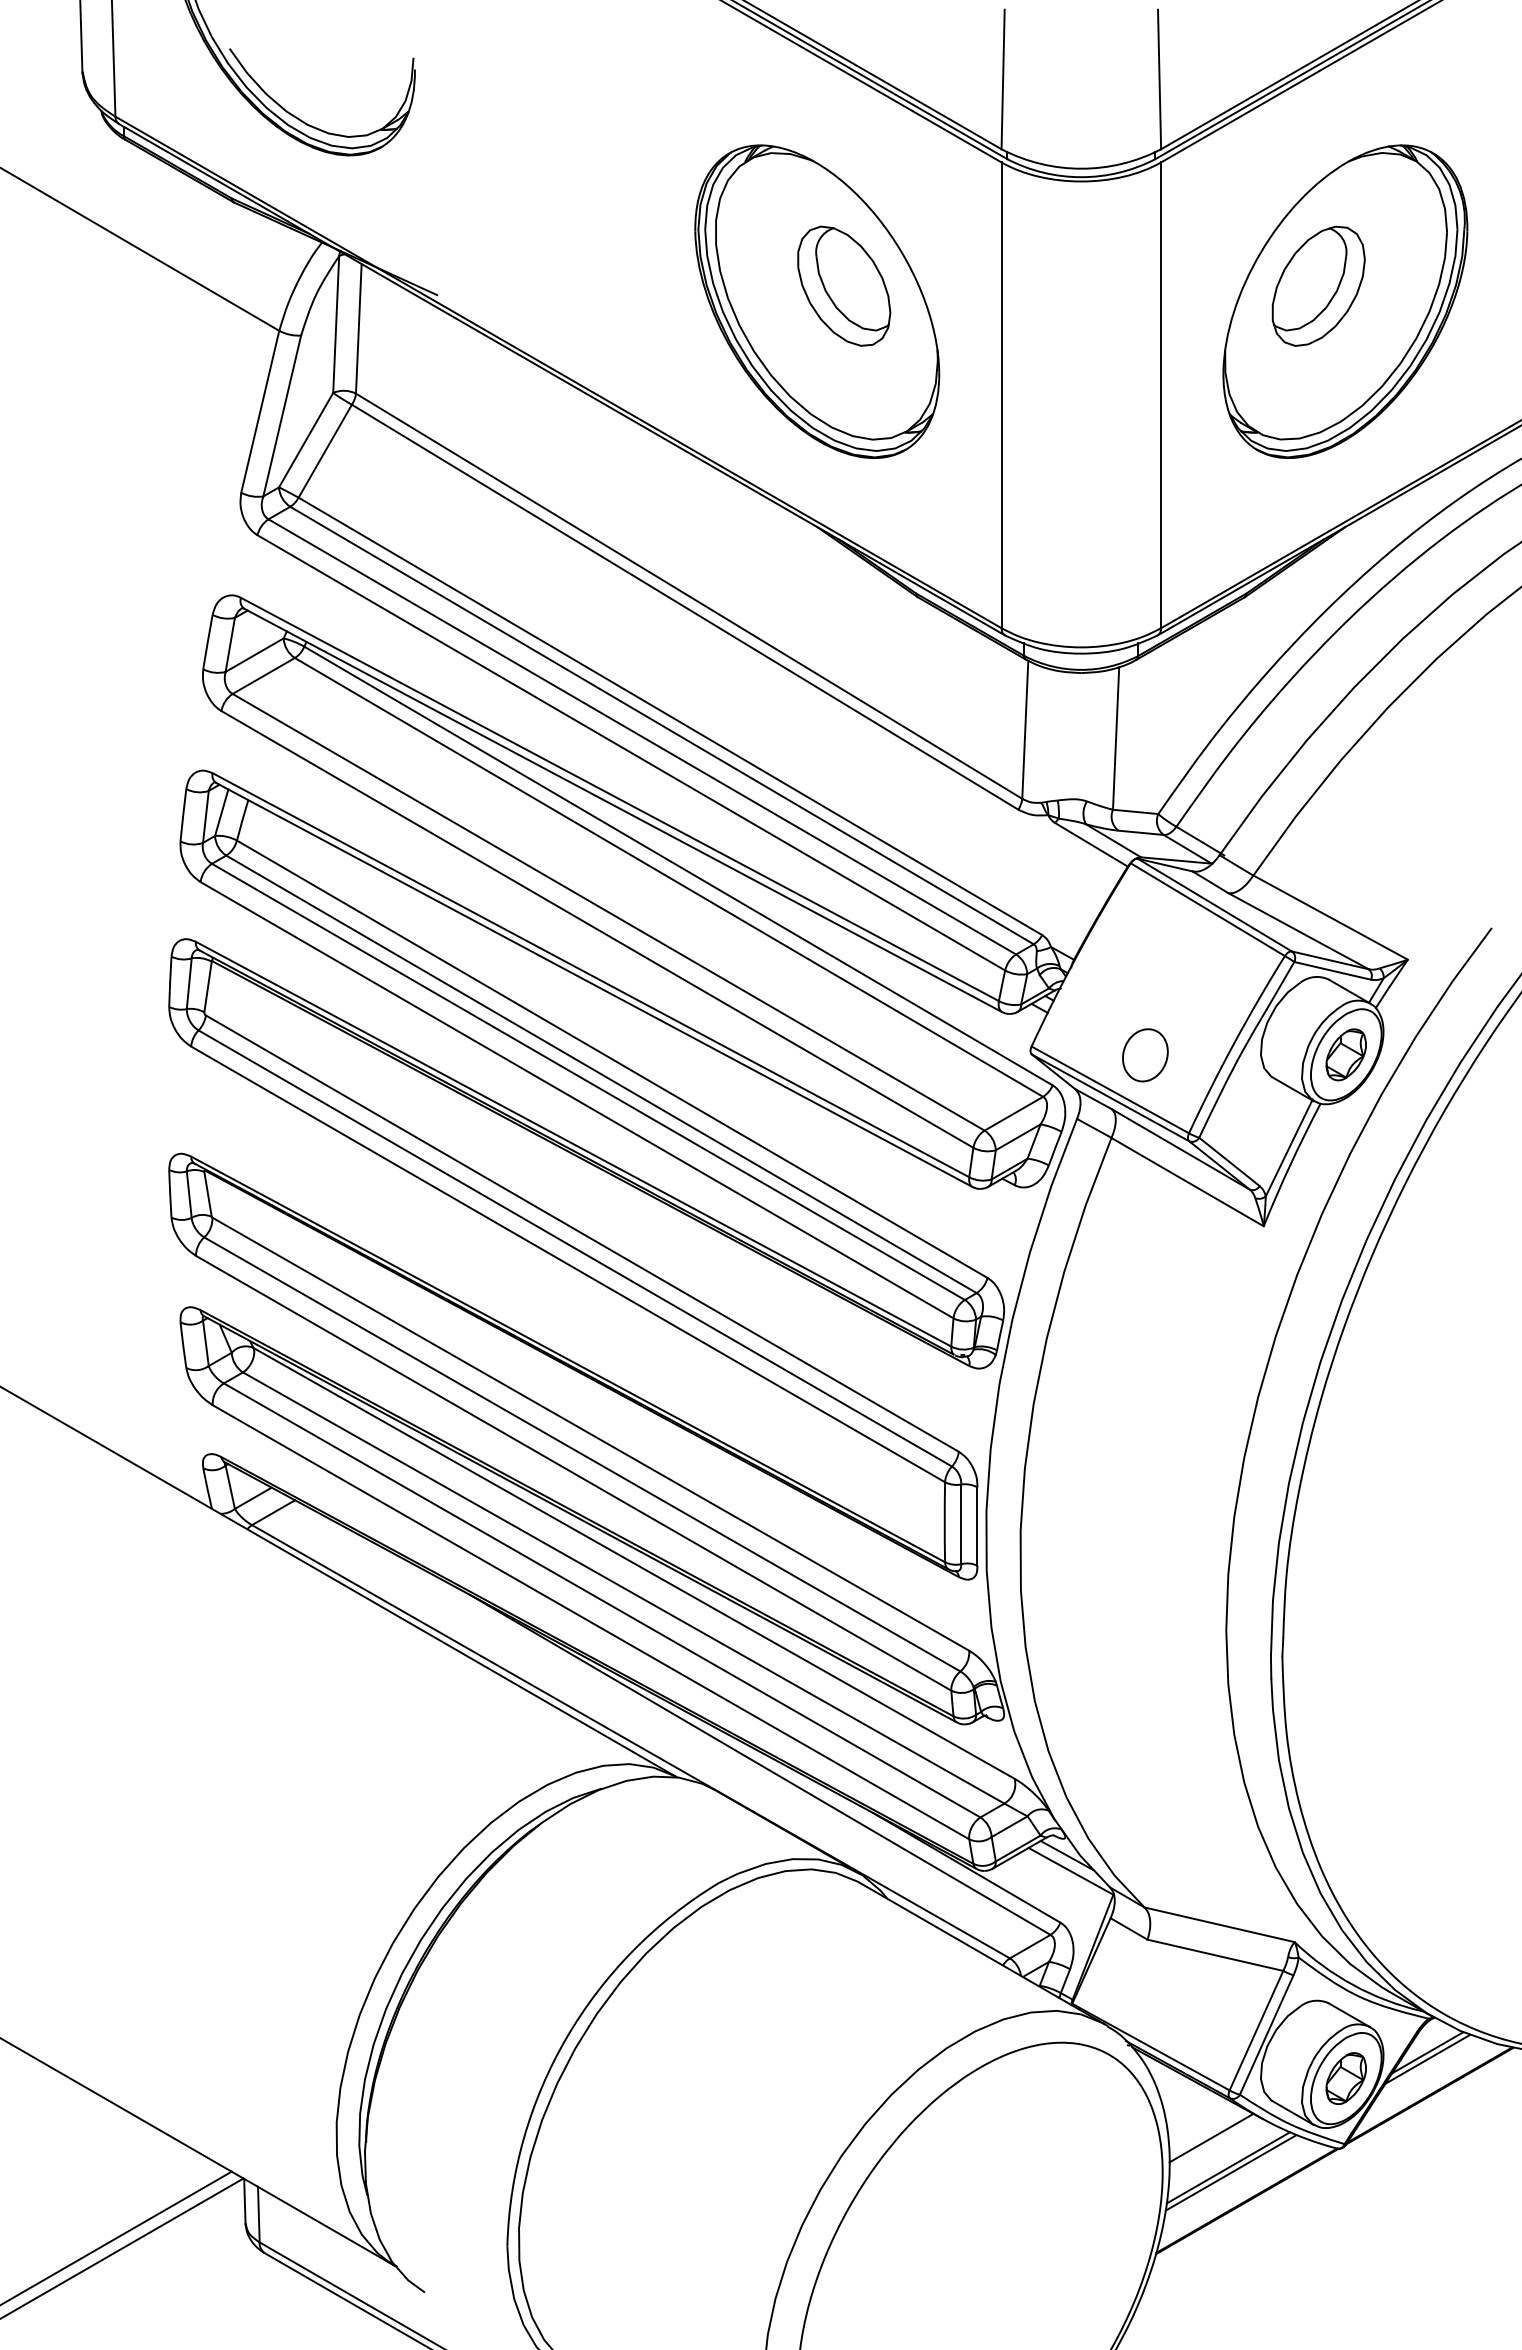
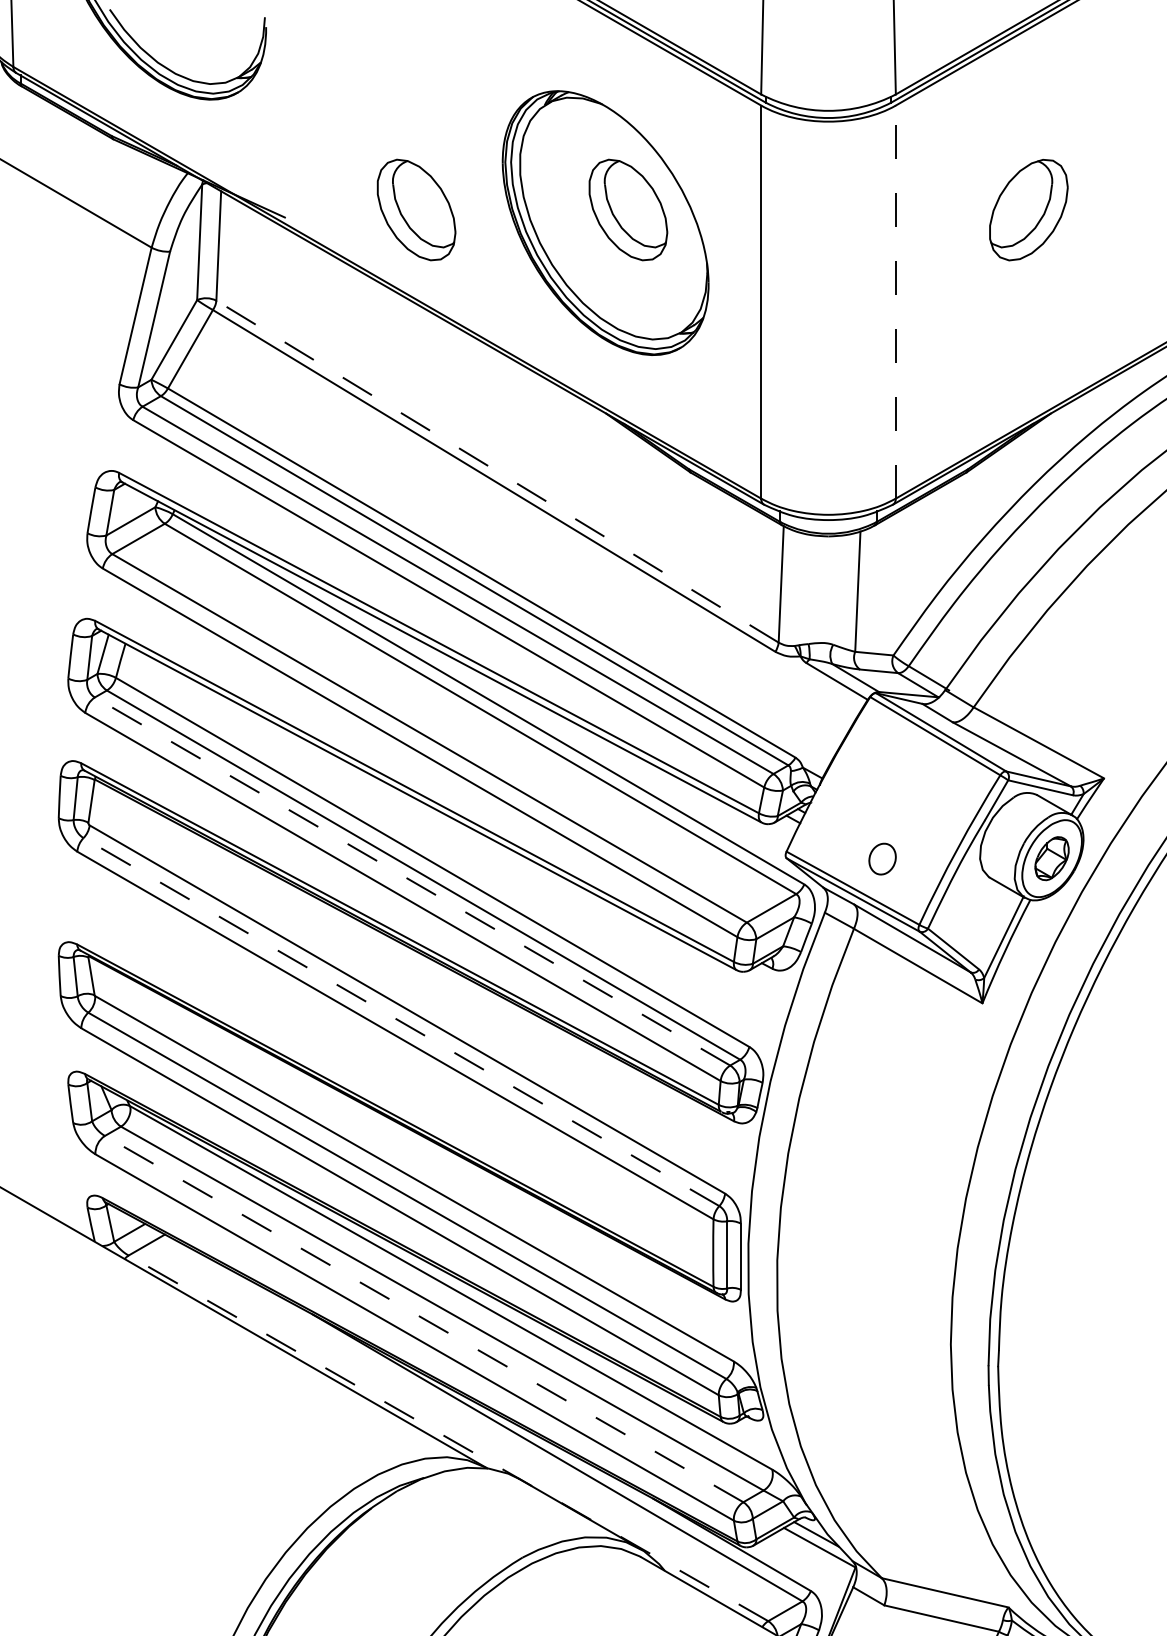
part: (593, 285) -> (416, 209), added
part: (1345, 301) -> (1051, 222), removed
line: (1161, 395) -> (896, 302), solid -> dashed
line: (689, 596) -> (497, 471), solid -> dashed
part: (1145, 1055) -> (882, 859), size x0.7
line: (587, 1081) -> (411, 881), solid -> dashed
line: (574, 1248) -> (400, 1022), solid -> dashed
line: (601, 1600) -> (423, 1319), solid -> dashed
line: (630, 1741) -> (448, 1438), solid -> dashed

